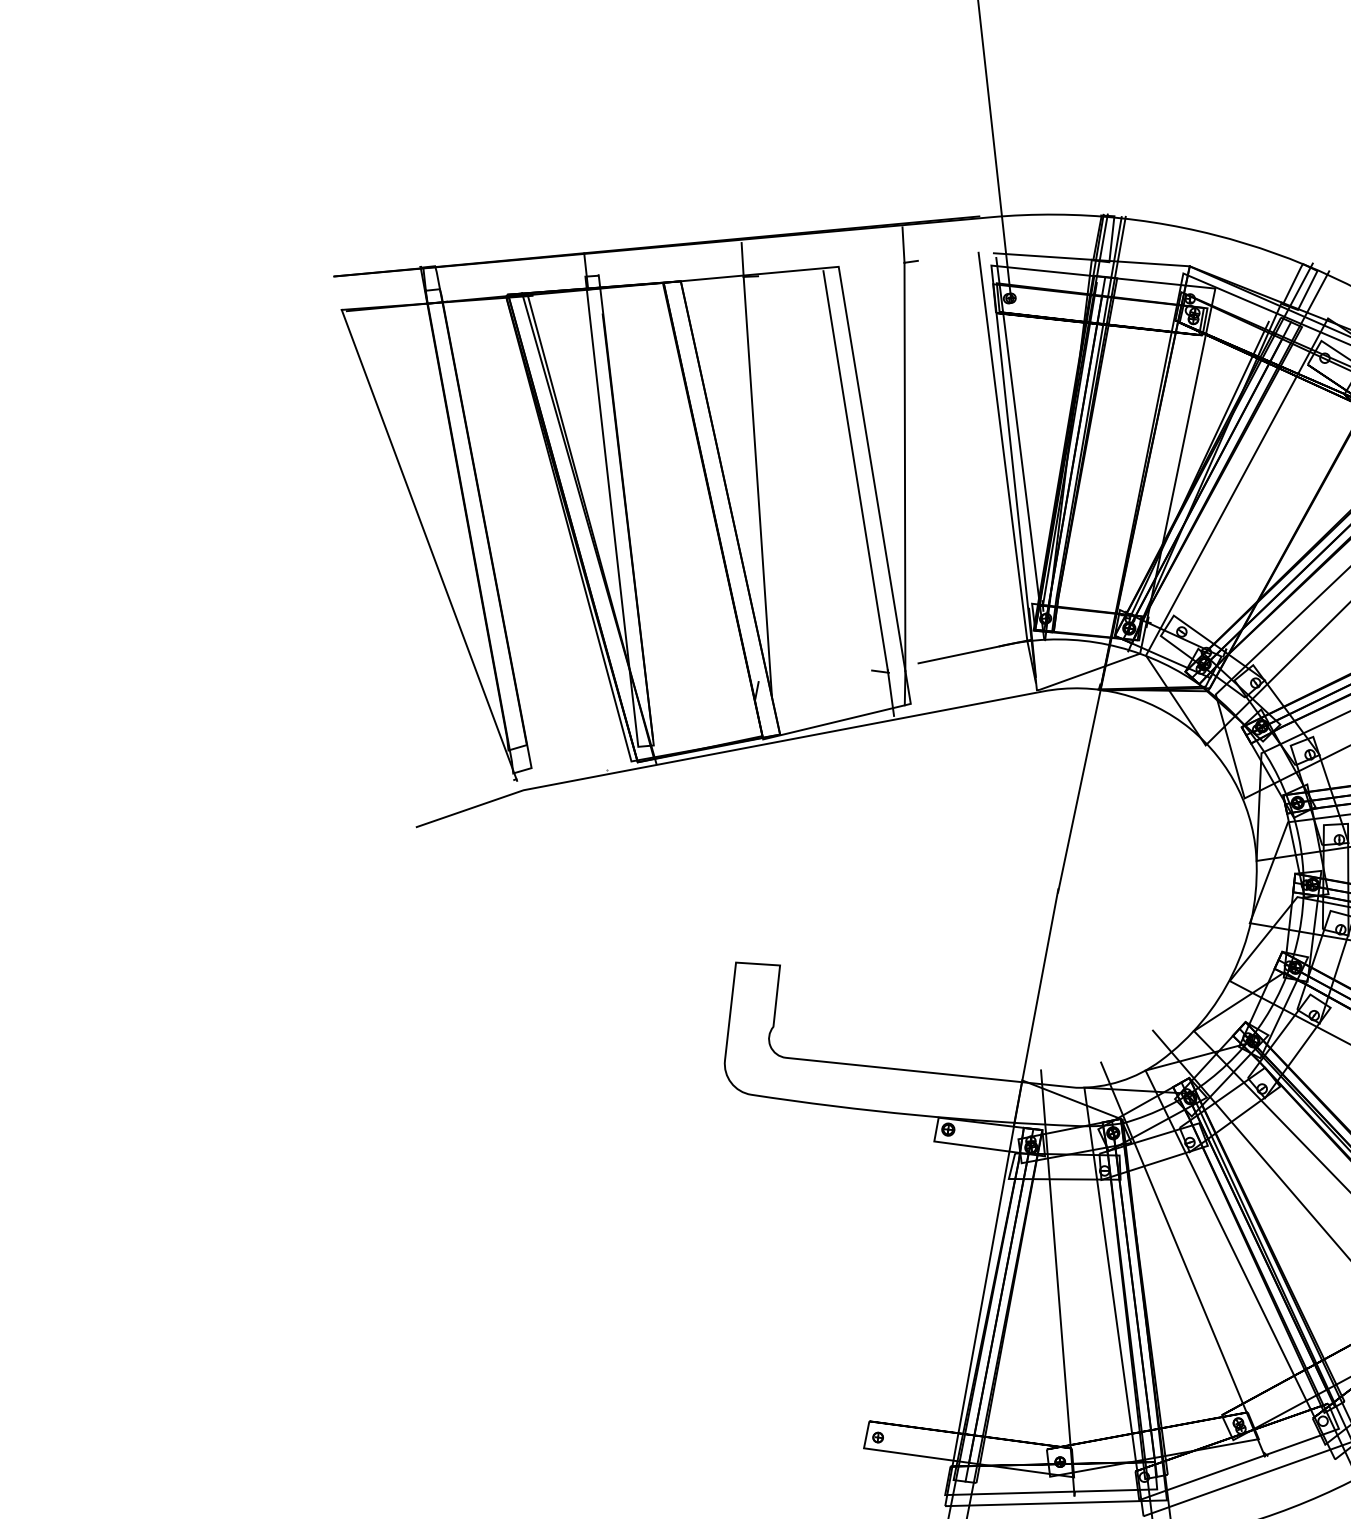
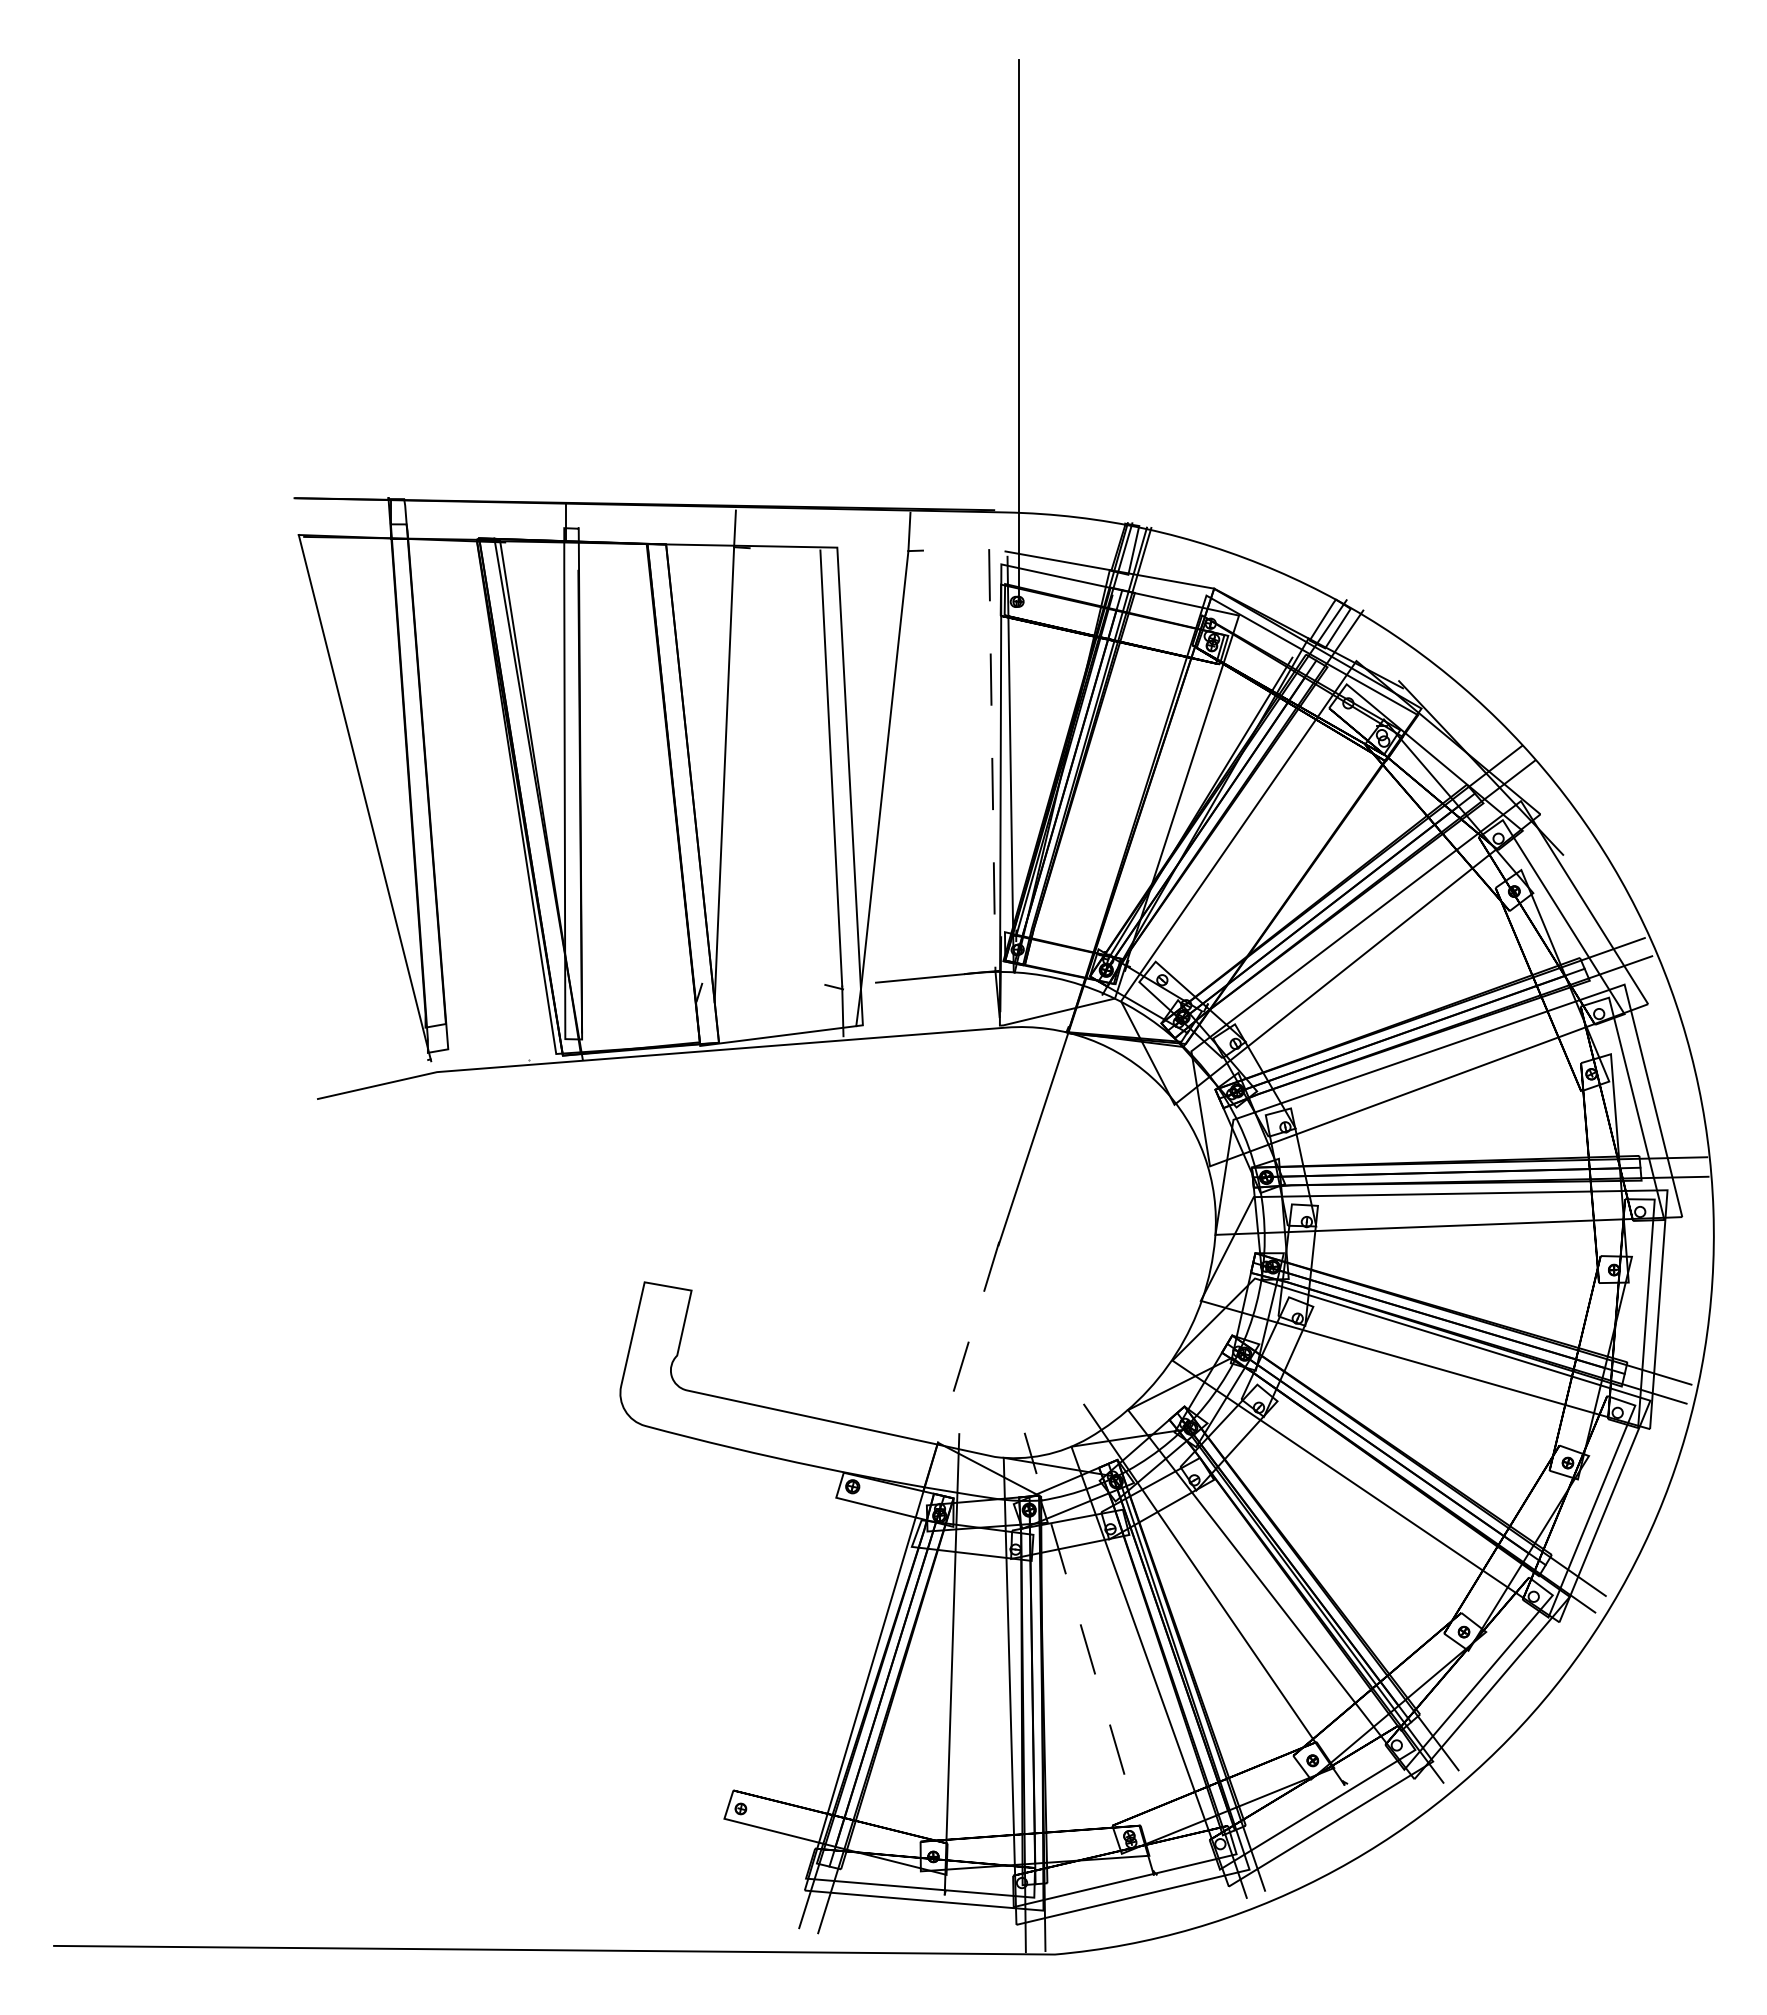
line: (1003, 446) -> (992, 760), solid -> dashed
line: (1036, 1007) -> (961, 1366), solid -> dashed
line: (1183, 1259) -> (1089, 1653), solid -> dashed

